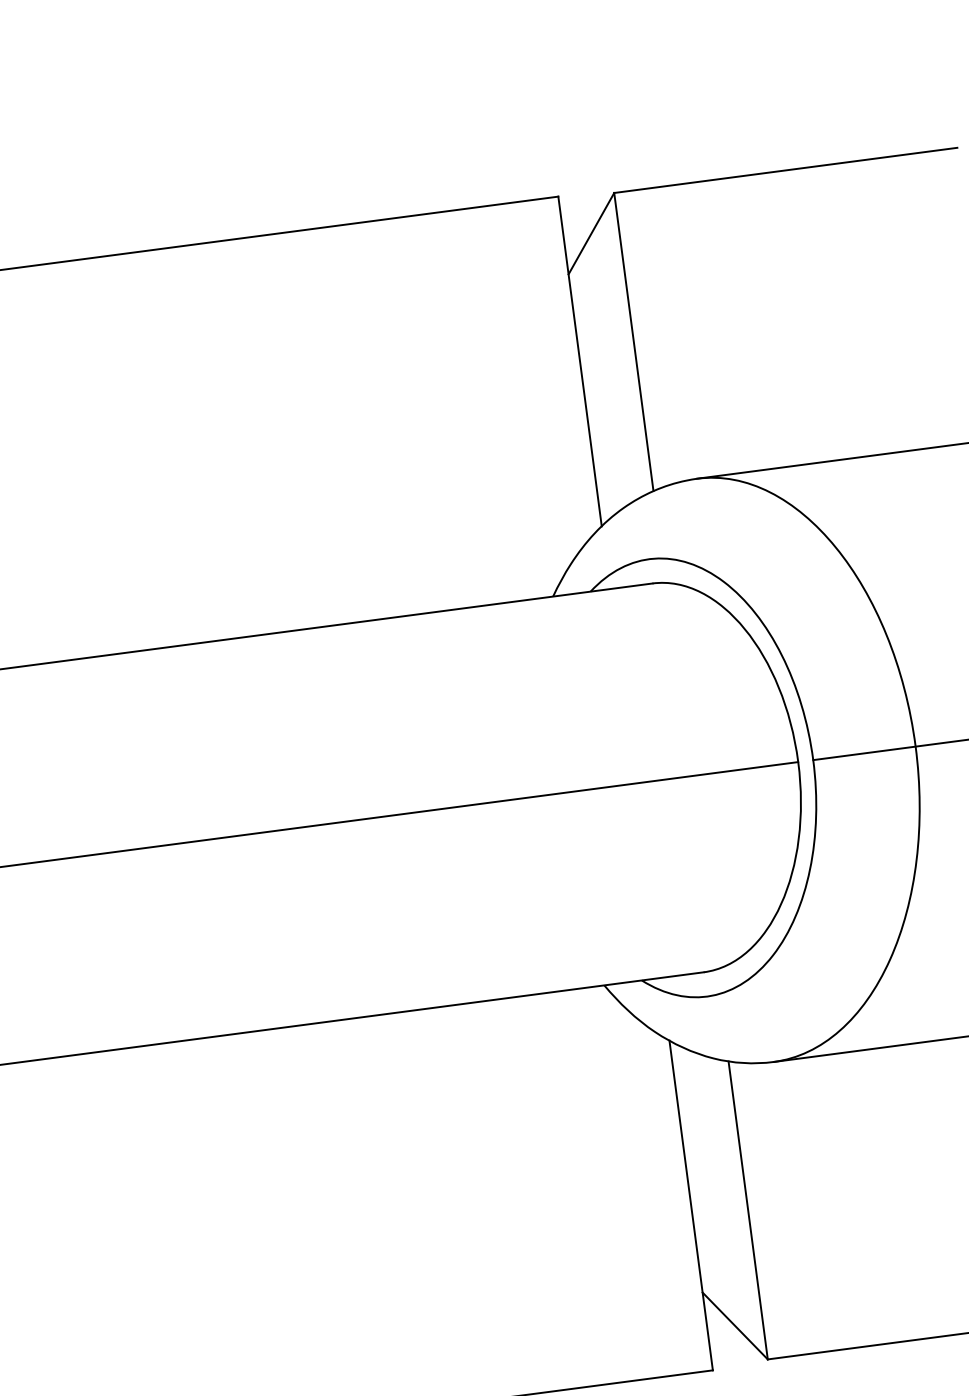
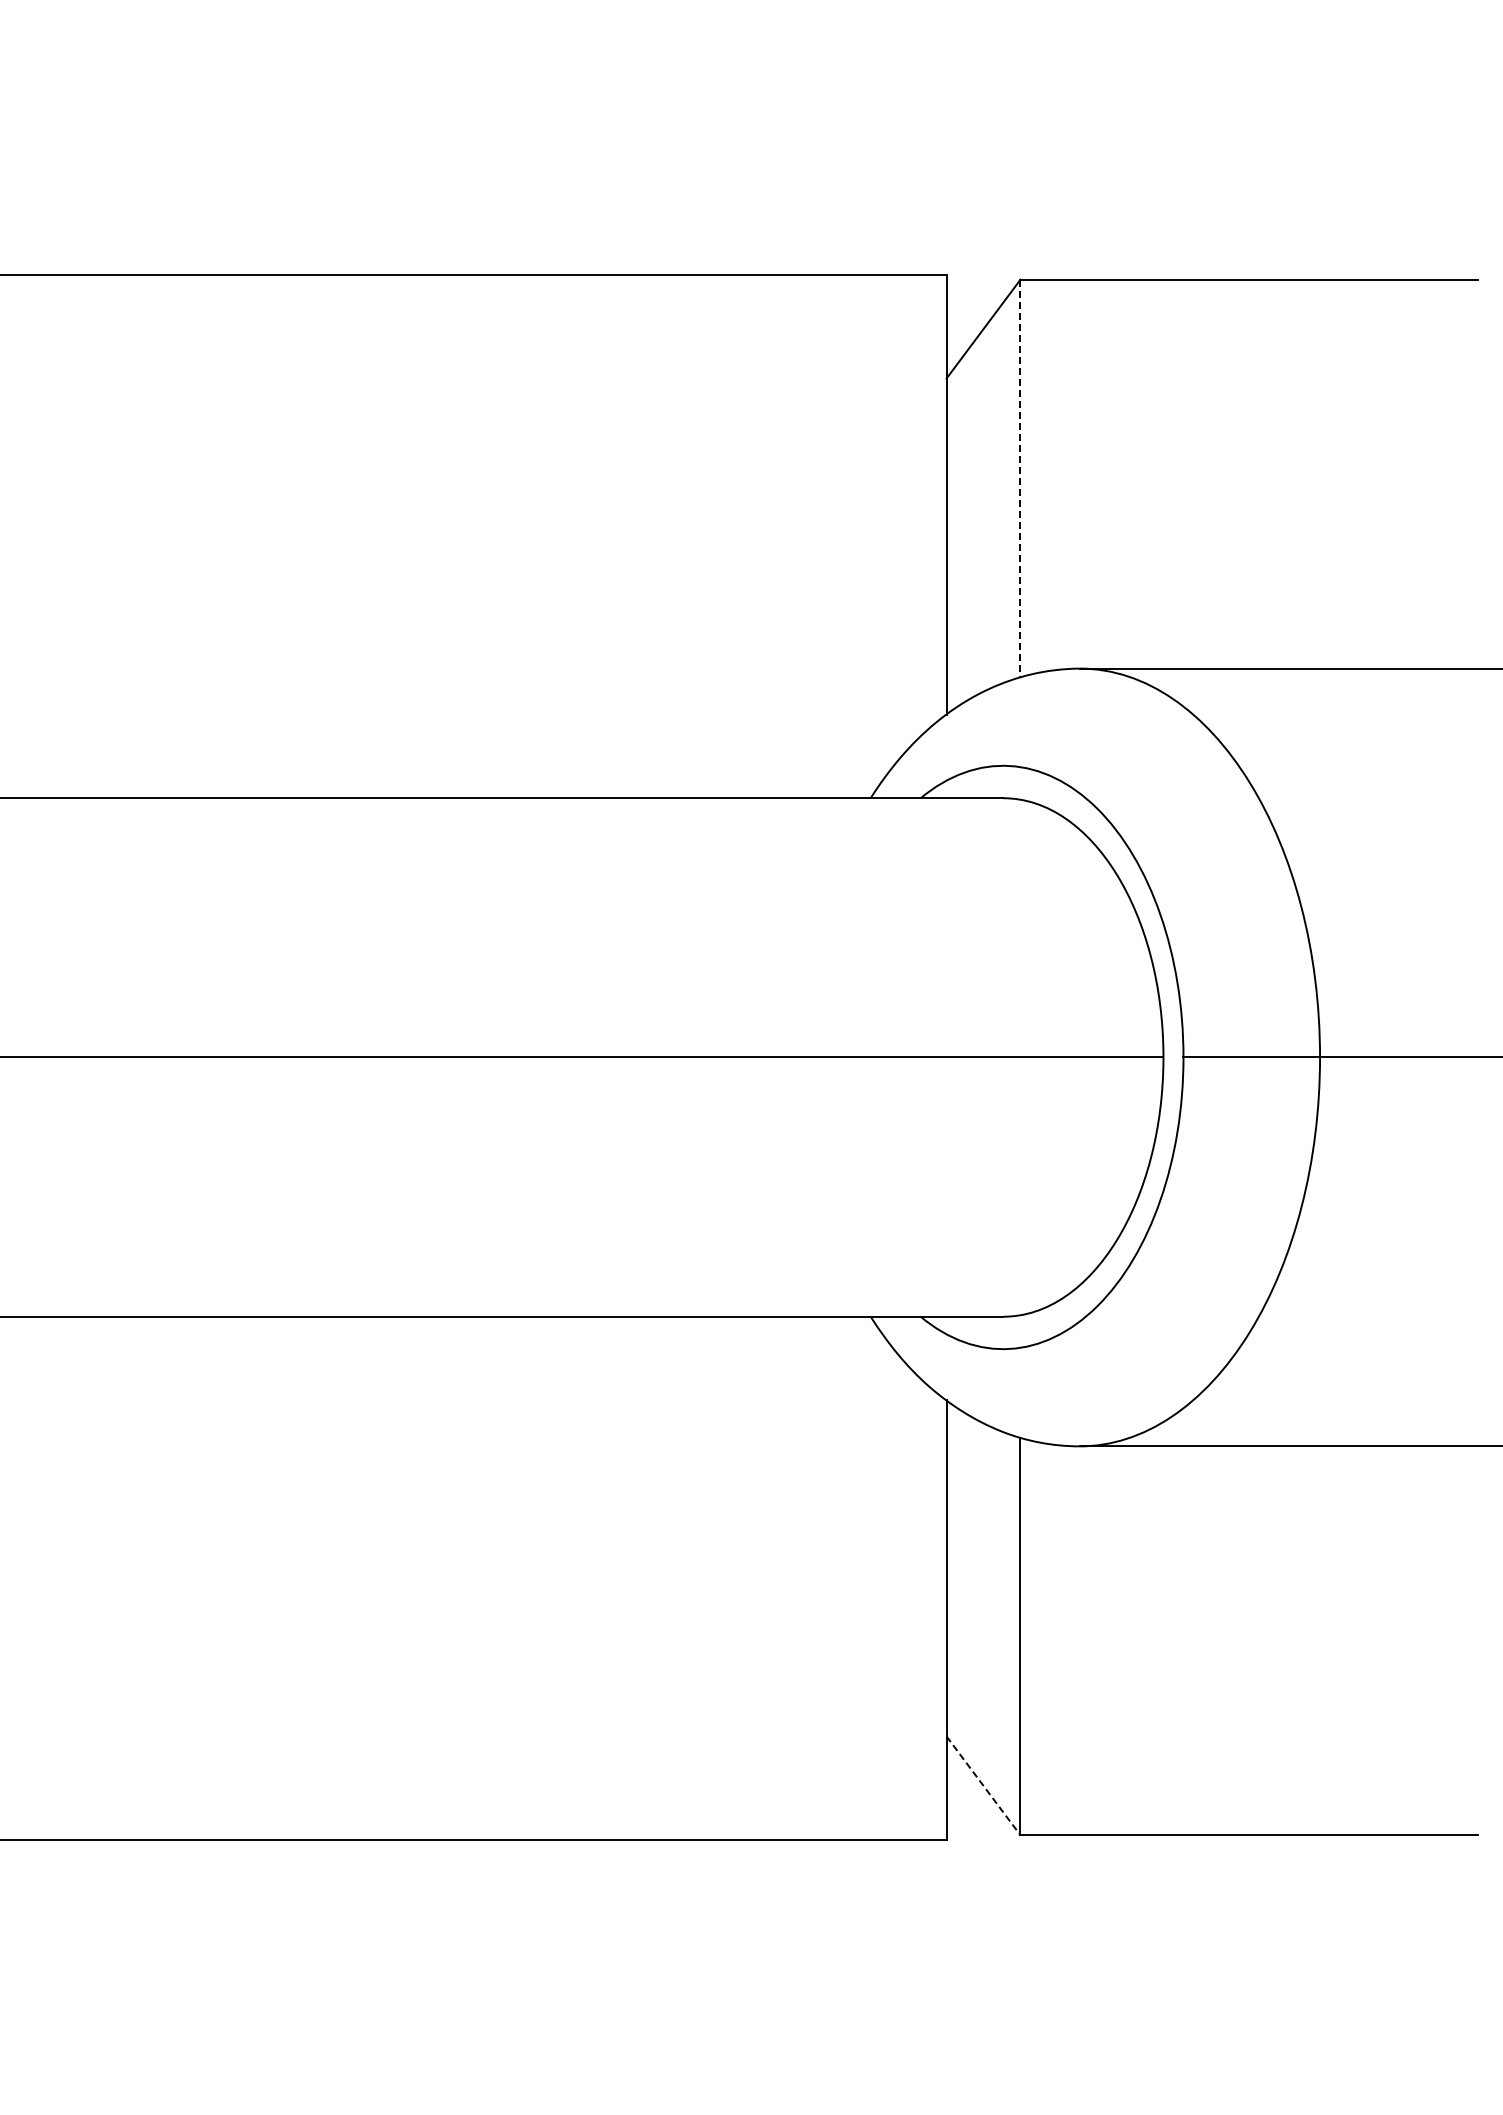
line: (633, 342) -> (1020, 478), solid -> dashed
line: (735, 1325) -> (983, 1785), solid -> dashed

